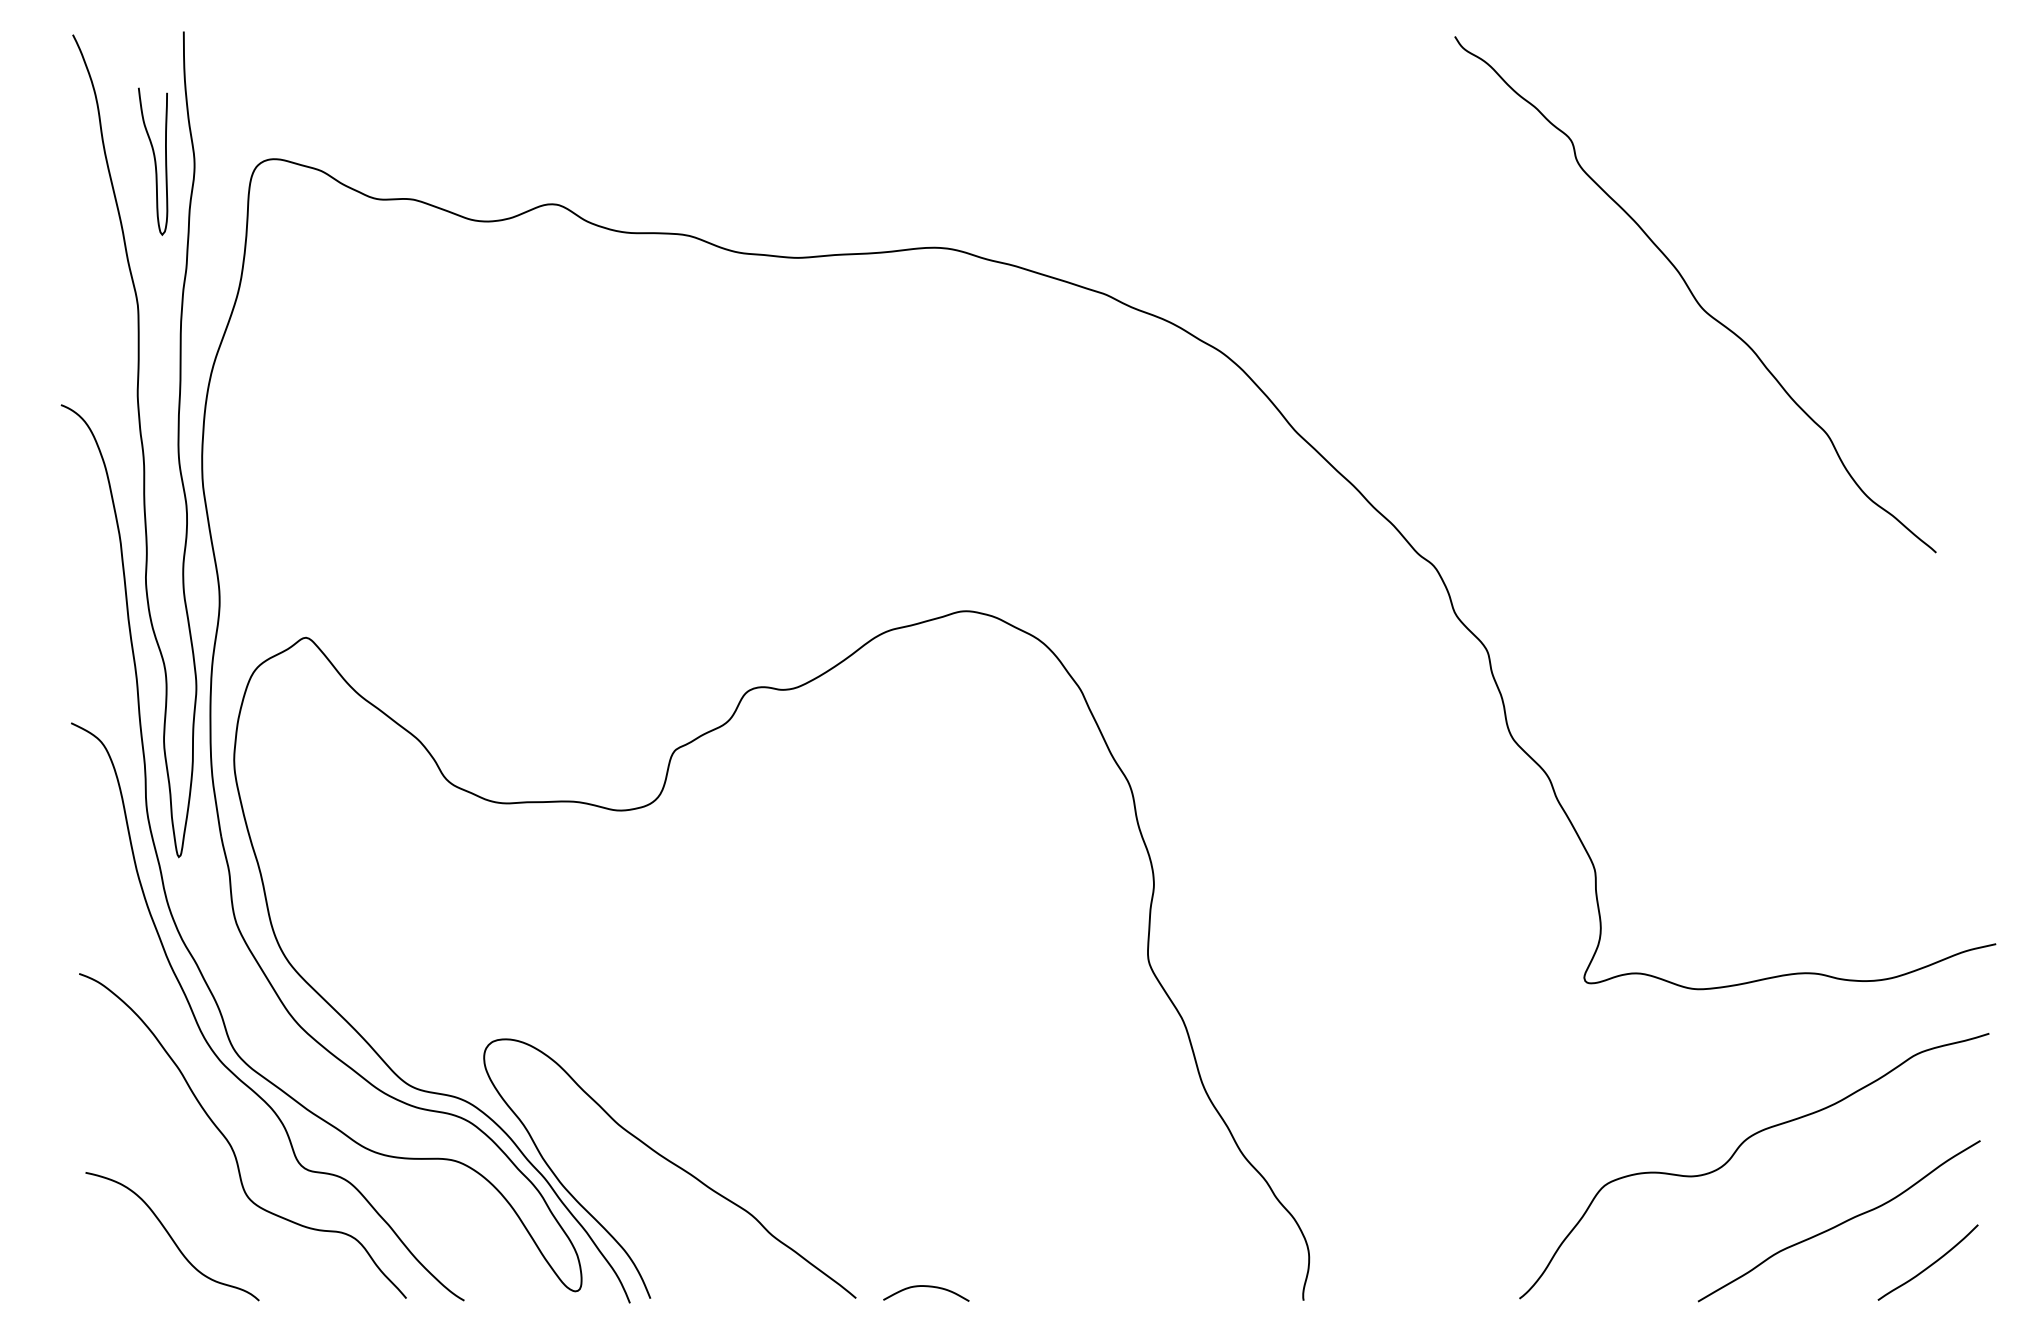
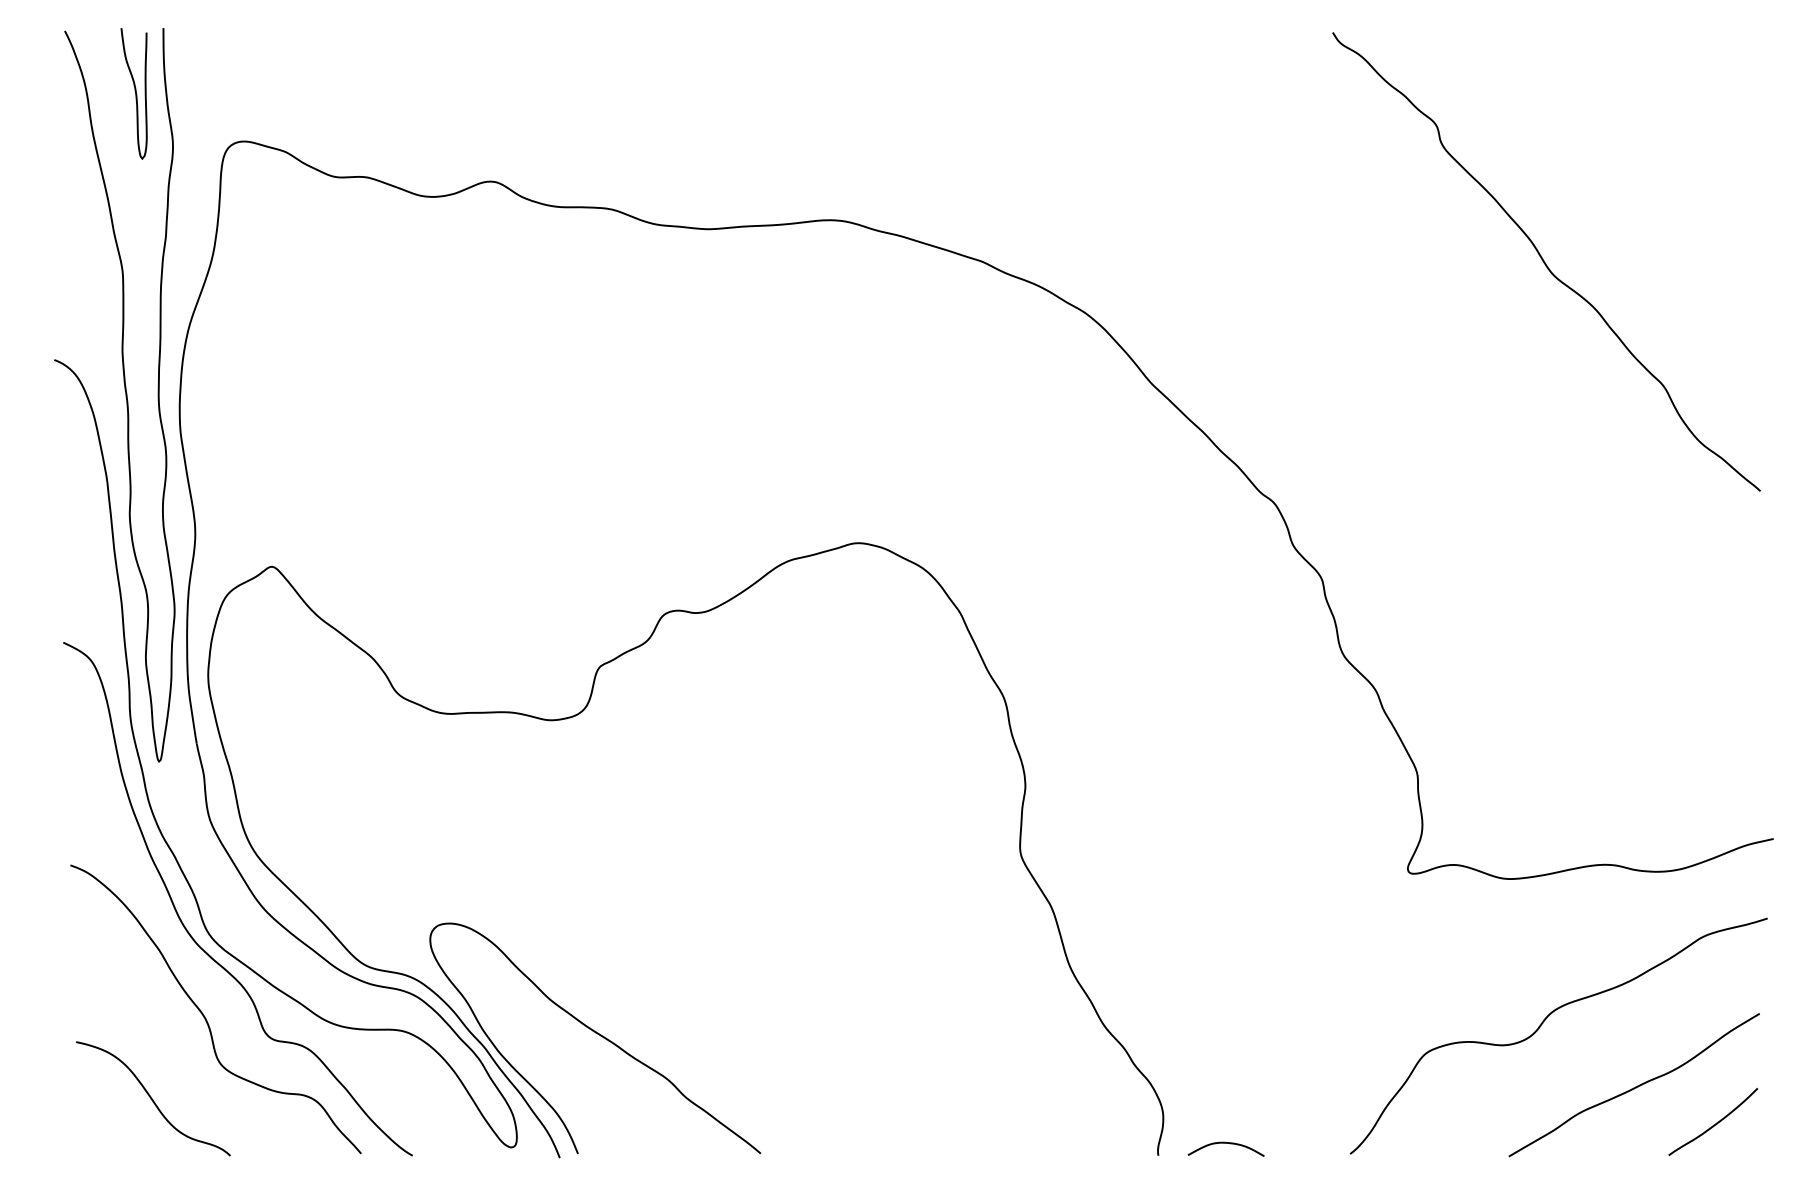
curve: (154, 161) -> (135, 93), moved
curve: (1694, 295) -> (1545, 262), moved
curve: (925, 1286) -> (1225, 1143), moved

